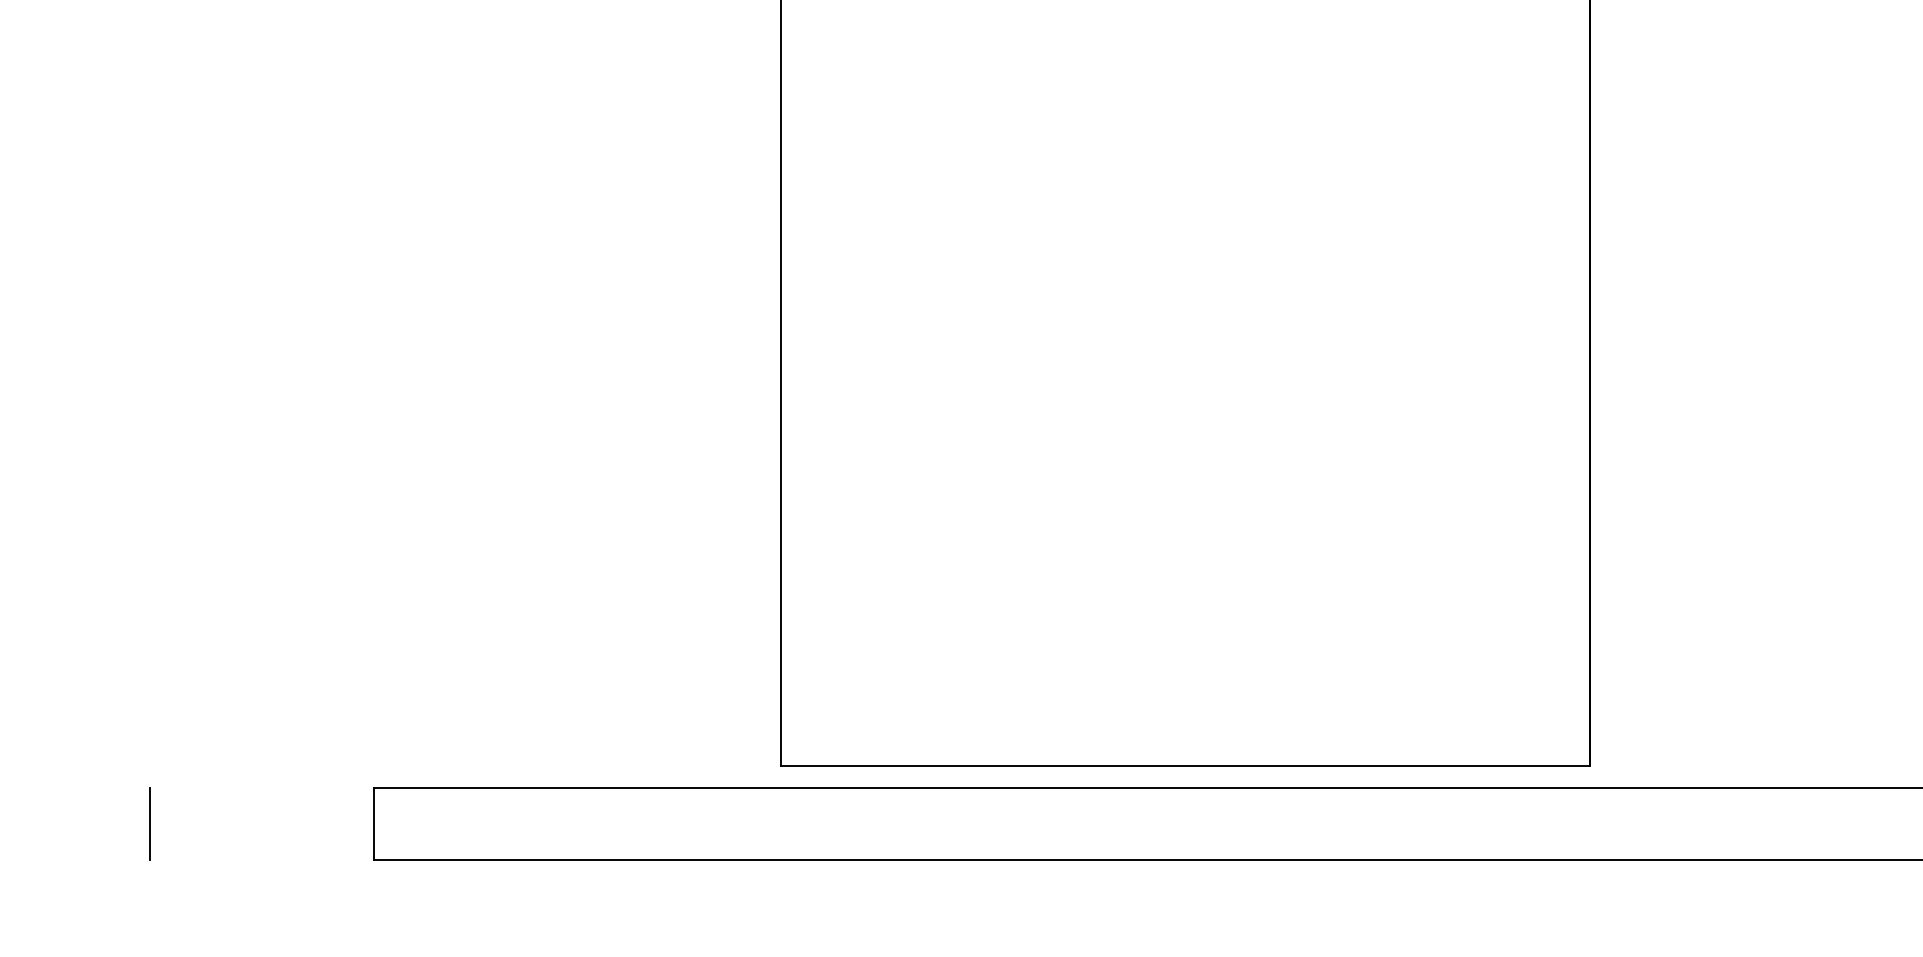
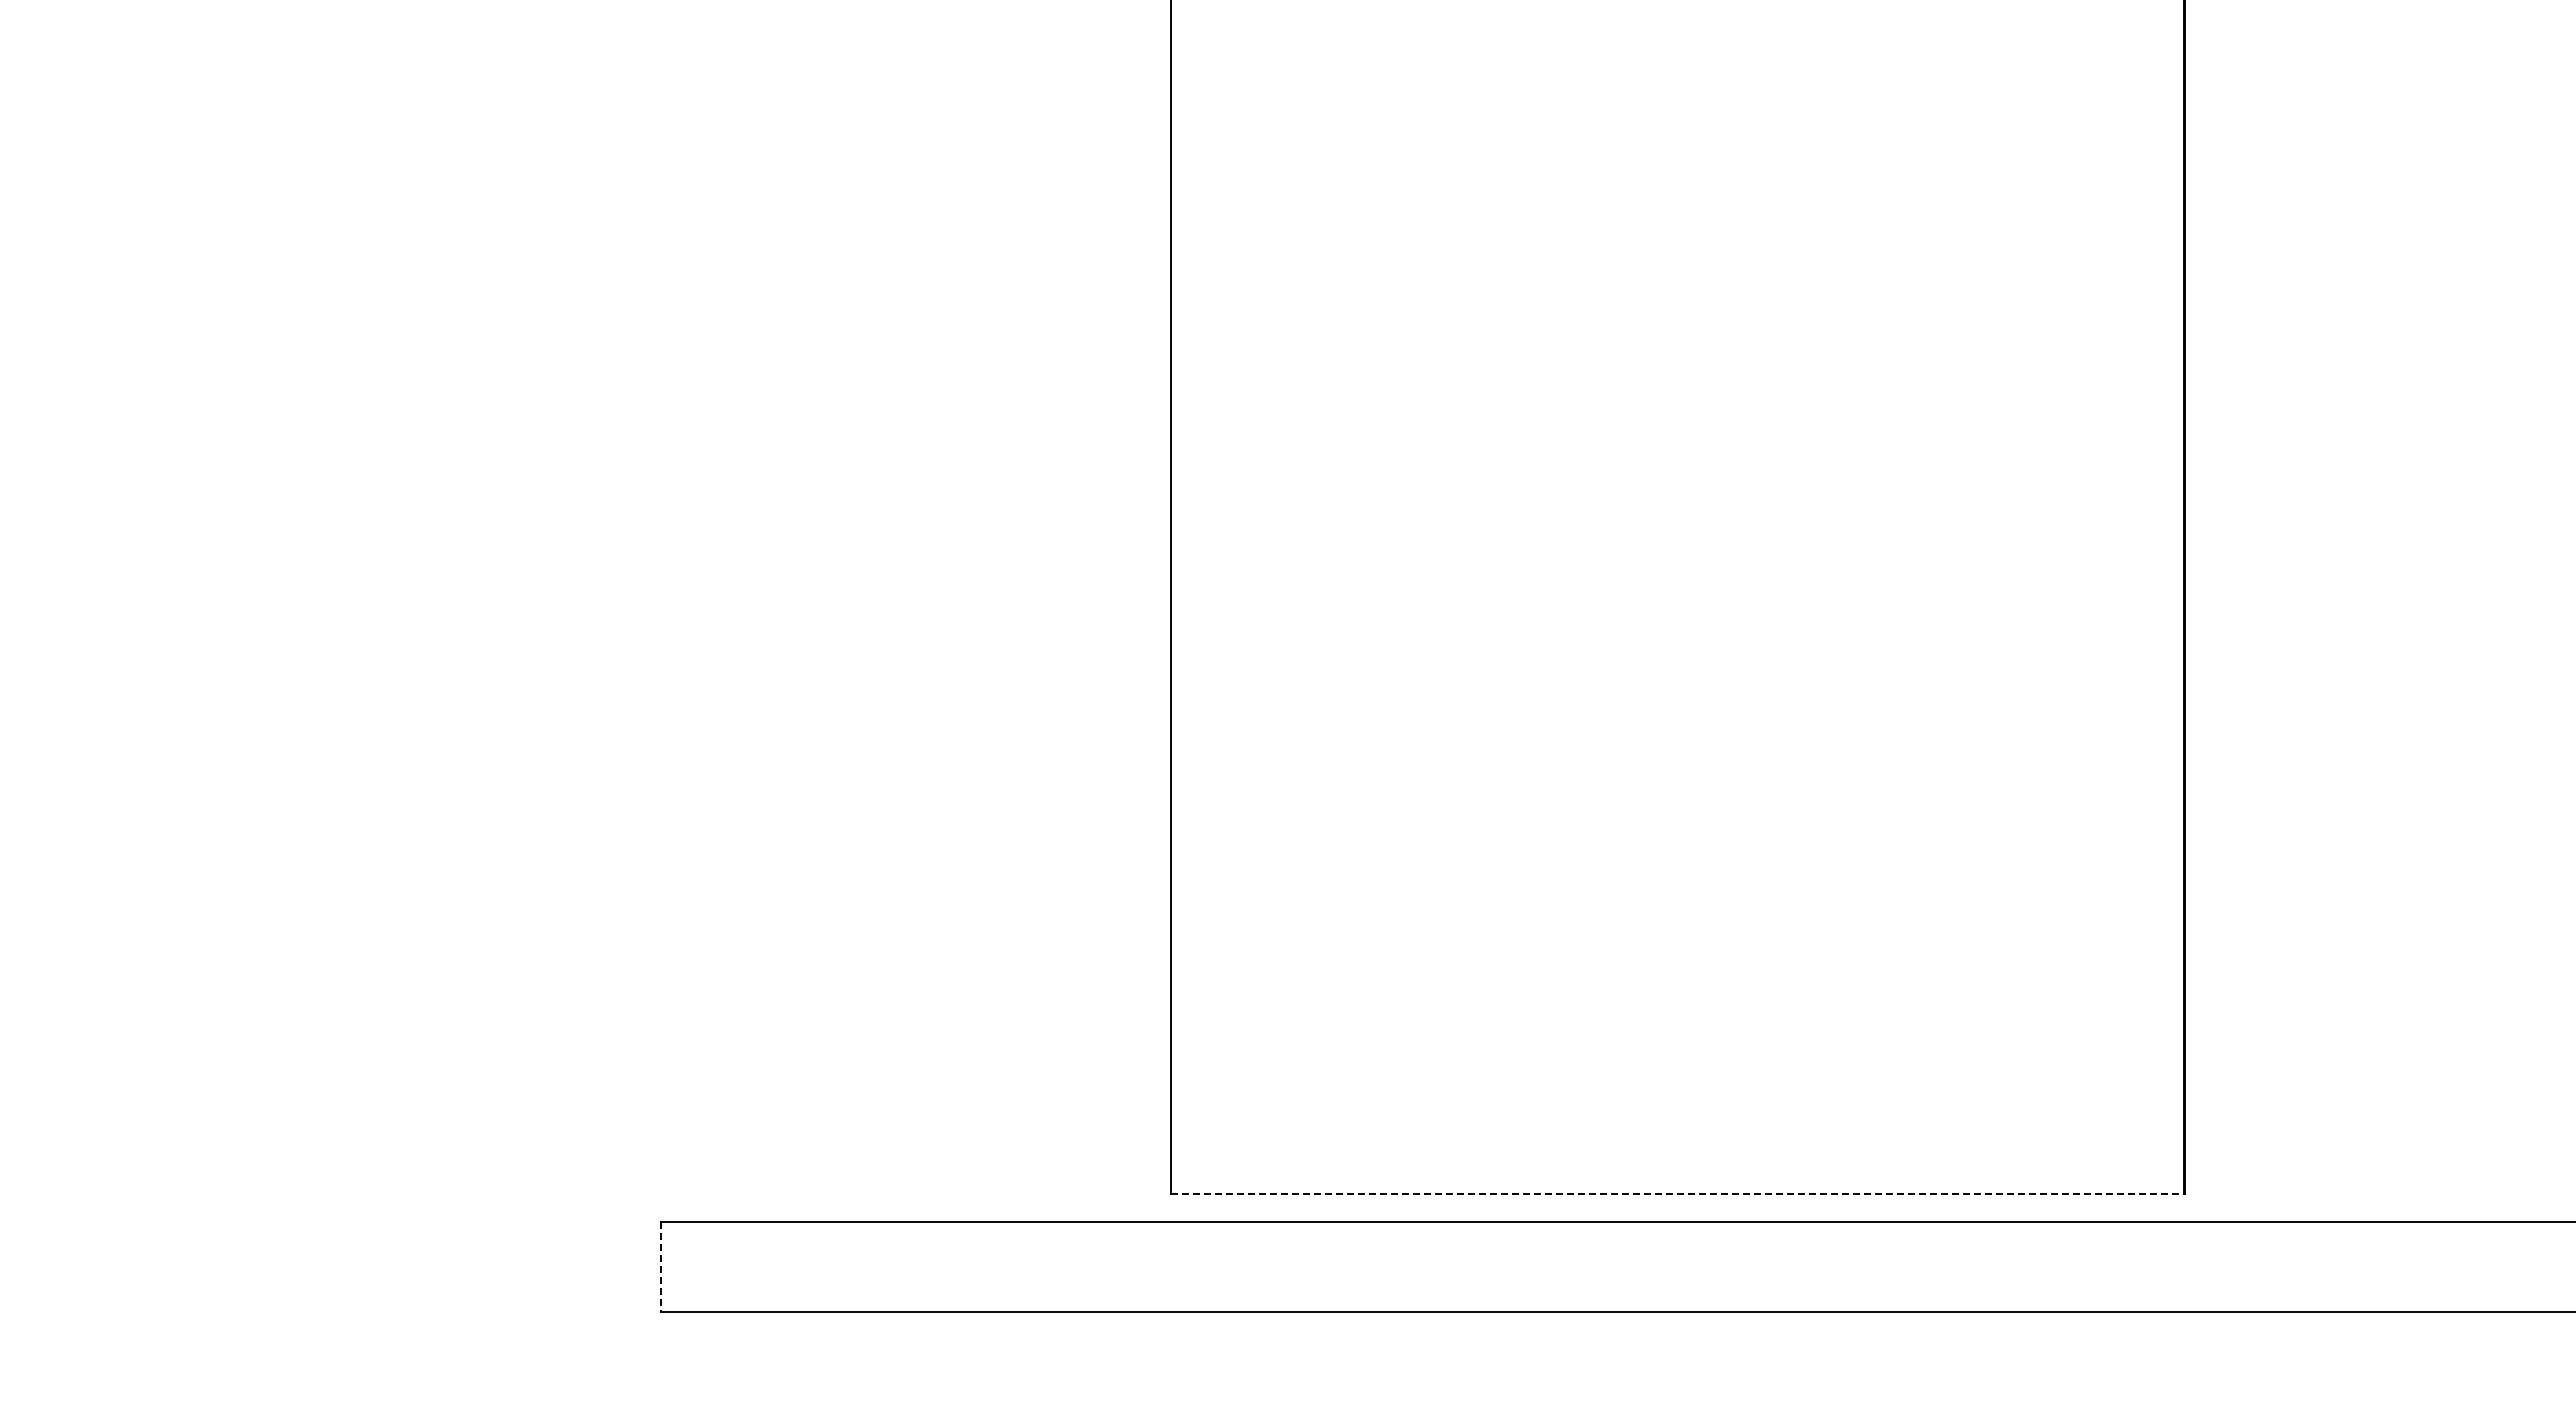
line: (1185, 766) -> (1677, 1194), solid -> dashed
line: (149, 823) -> (379, 1266), removed
line: (373, 824) -> (660, 1267), solid -> dashed

